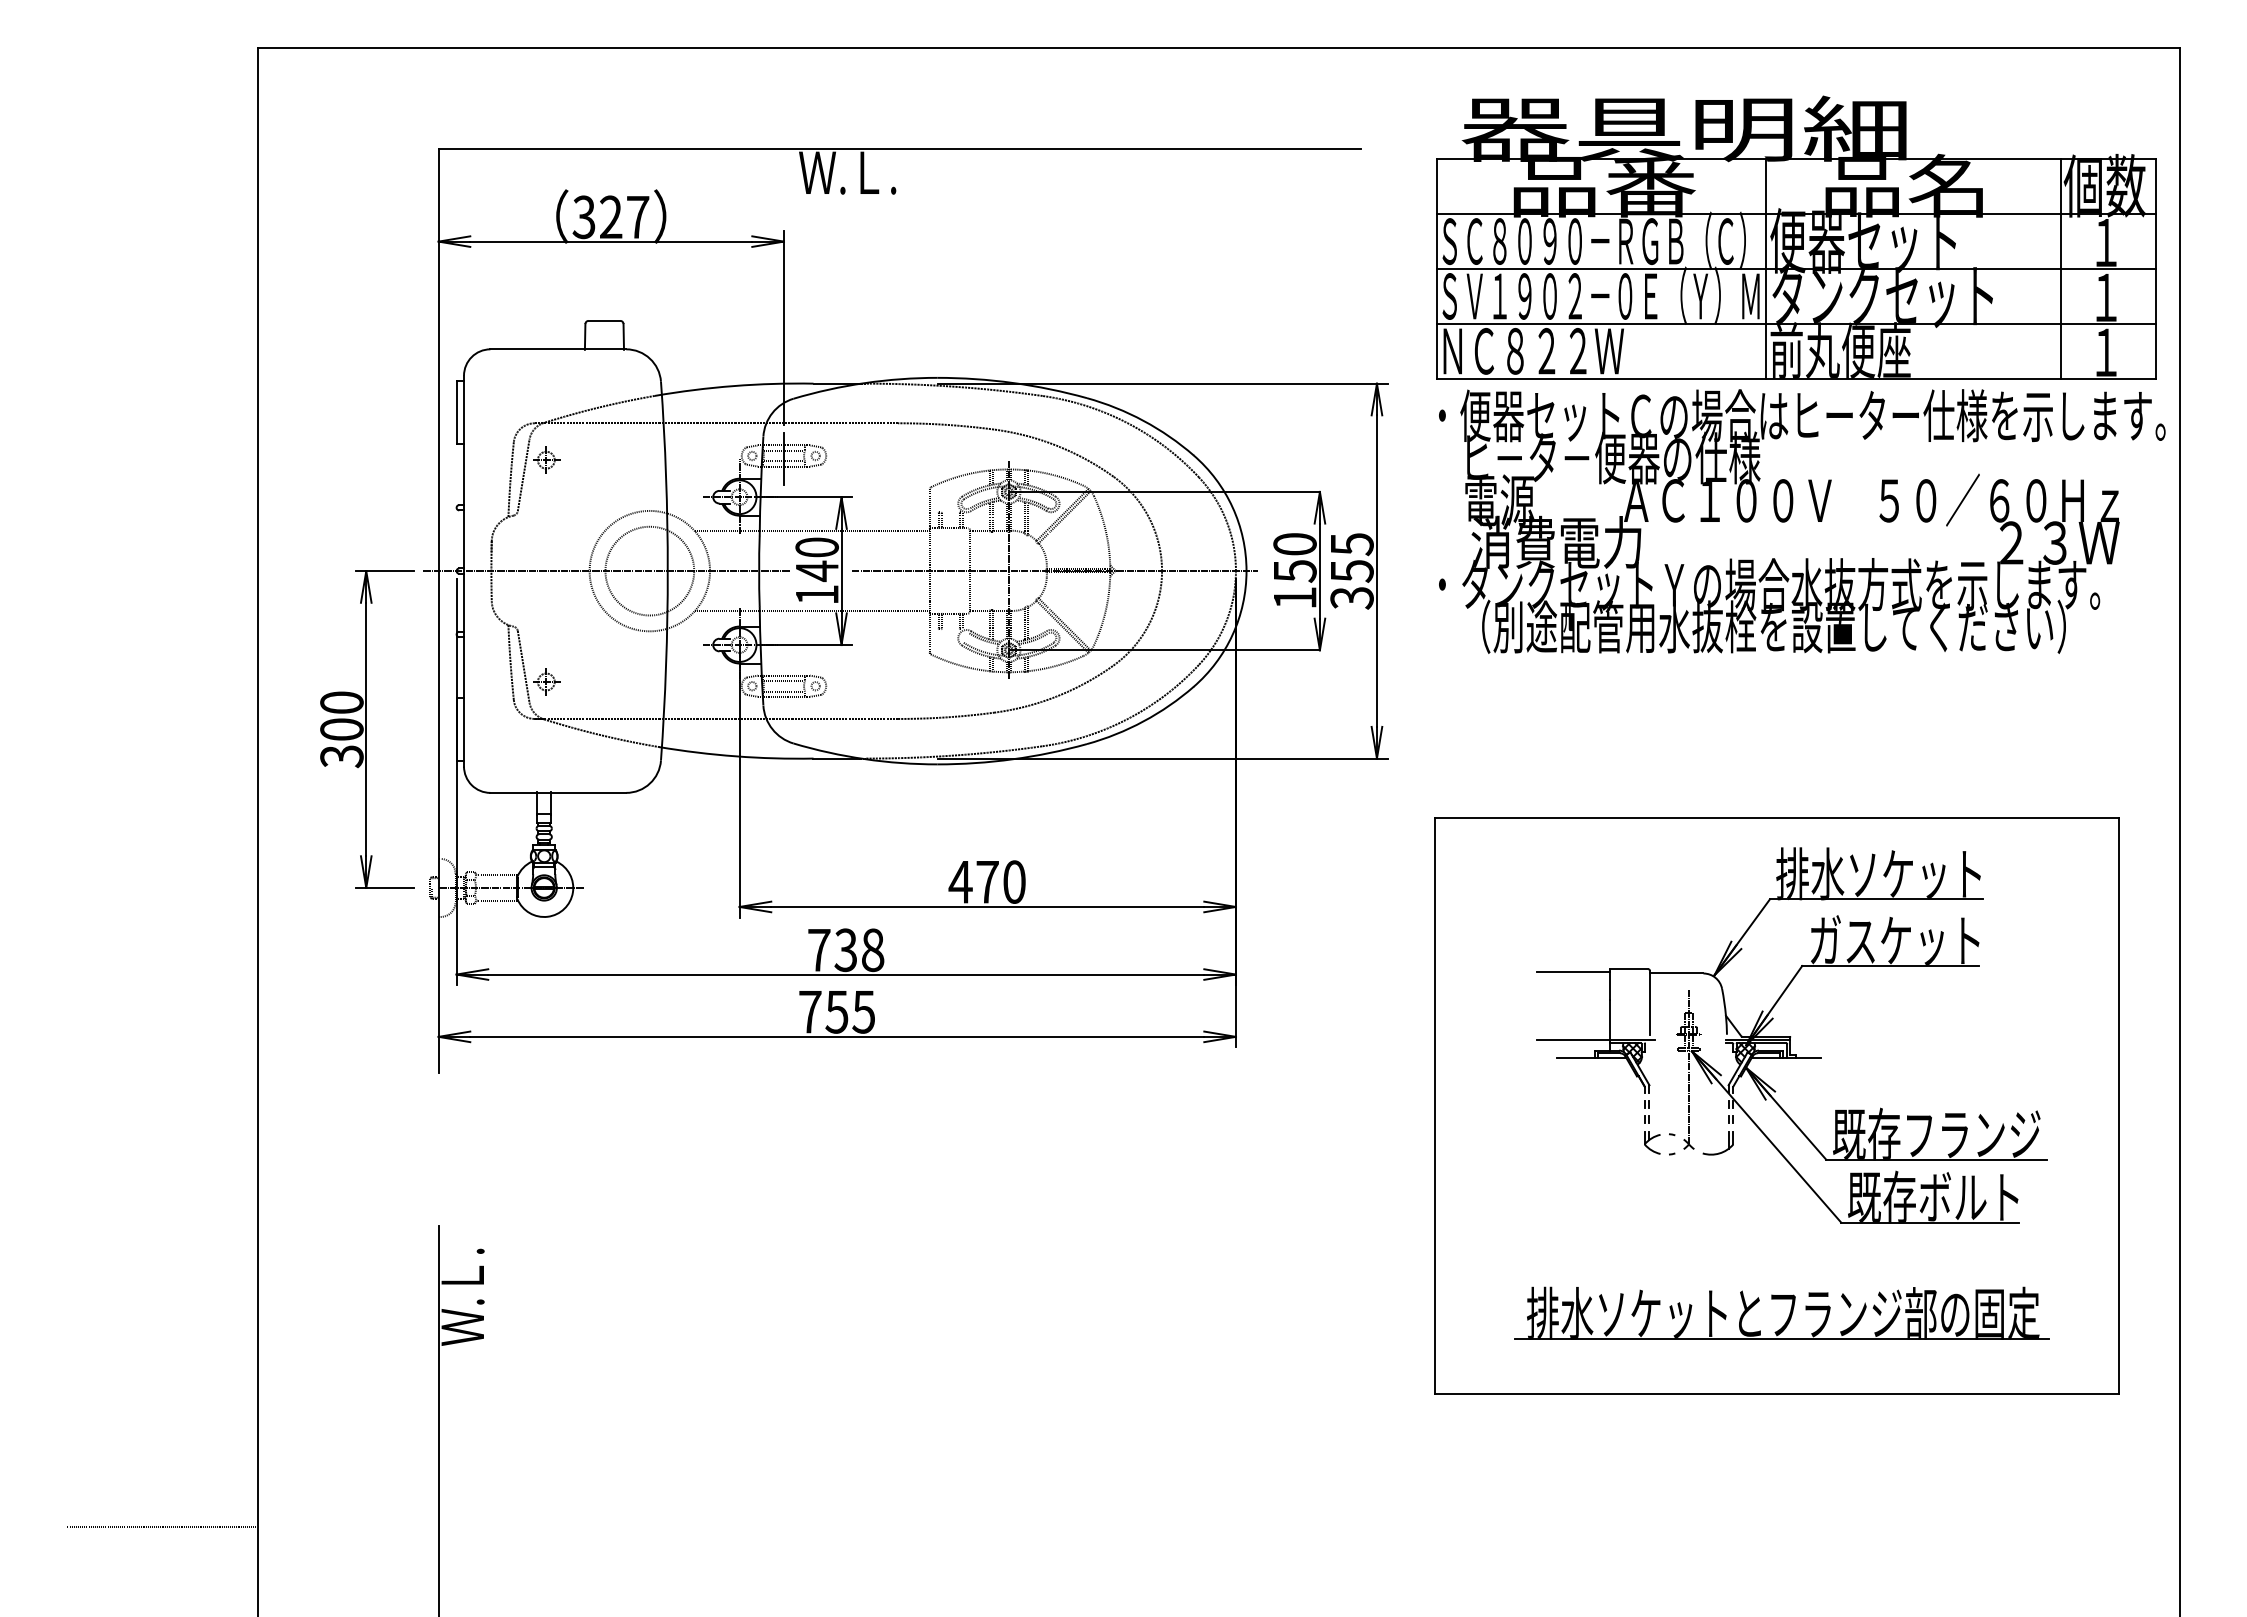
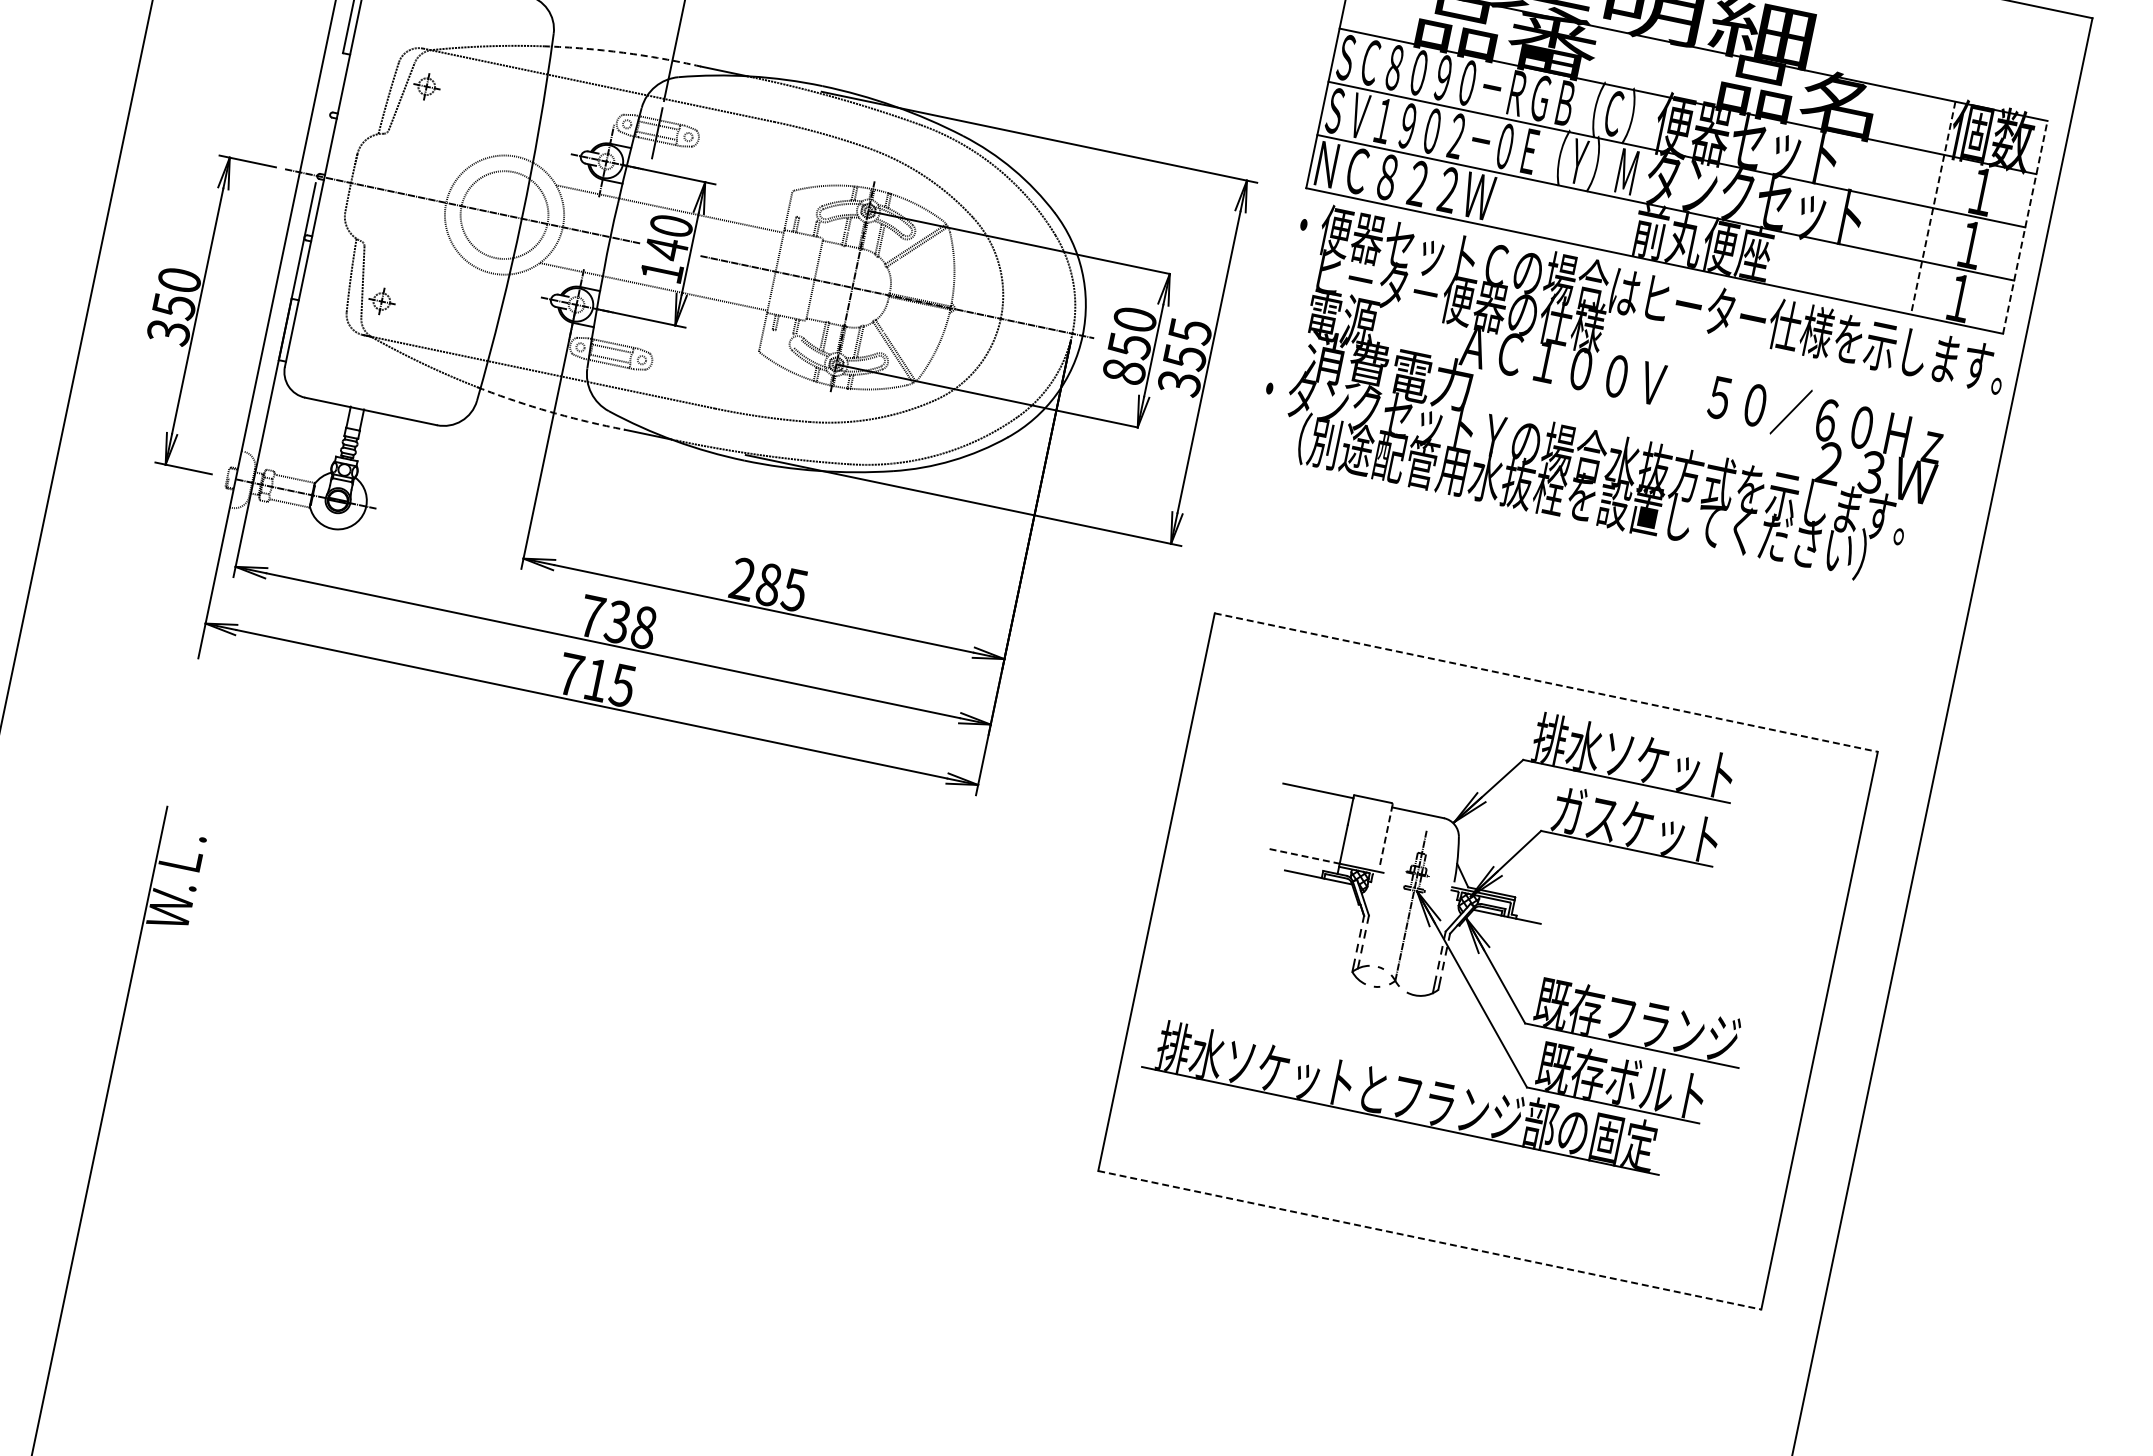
line: (1765, 268) -> (1646, 147), removed
line: (2061, 269) -> (1933, 208), solid -> dashed
line: (2156, 269) -> (2025, 227), solid -> dashed
arc: (733, 386) -> (622, 53), solid -> dashed
text: (1294, 597) -> (1123, 371), 150 -> 850
text: (341, 729) -> (173, 306), 300 -> 350
arc: (736, 756) -> (550, 412), solid -> dashed
line: (1777, 818) -> (1547, 683), solid -> dashed
text: (986, 881) -> (767, 583), 470 -> 285
line: (1649, 1002) -> (1385, 835), solid -> dashed
text: (836, 1012) -> (596, 680), 755 -> 715
line: (1574, 1040) -> (1305, 857), solid -> dashed
part: (1789, 1313) -> (1412, 1097), moved
line: (1777, 1393) -> (1430, 1240), solid -> dashed

